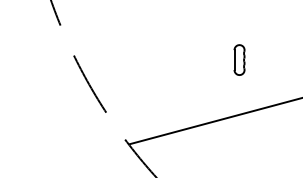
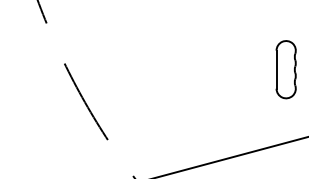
part: (239, 59) -> (286, 68), size x1.43

